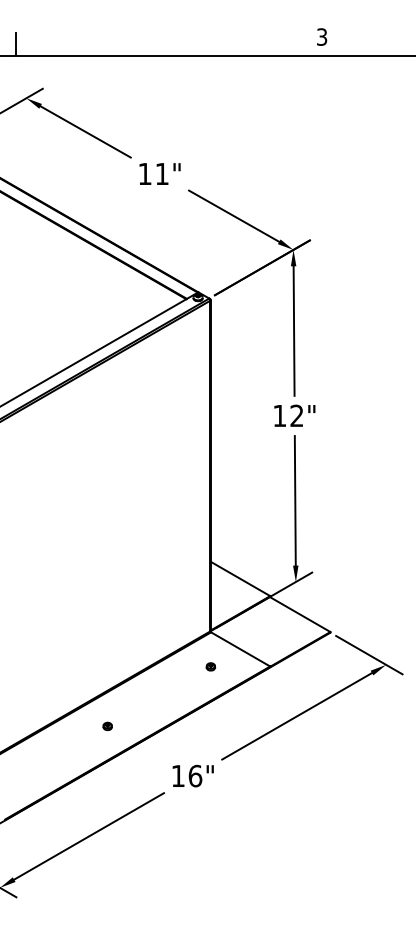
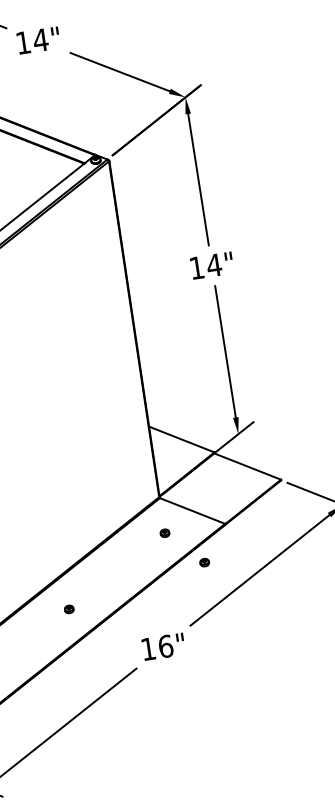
text: (162, 173) -> (40, 39), 11" -> 14"
text: (296, 415) -> (213, 265), 12" -> 14"
part: (244, 700) -> (204, 562), added

